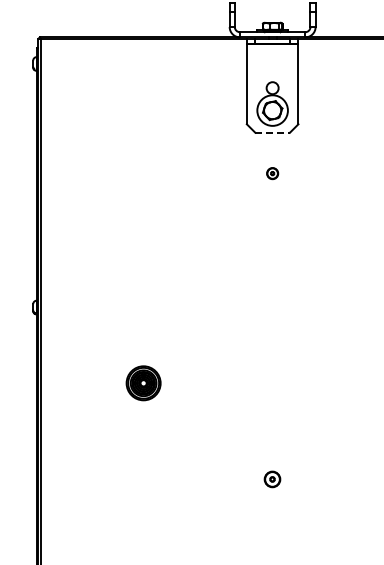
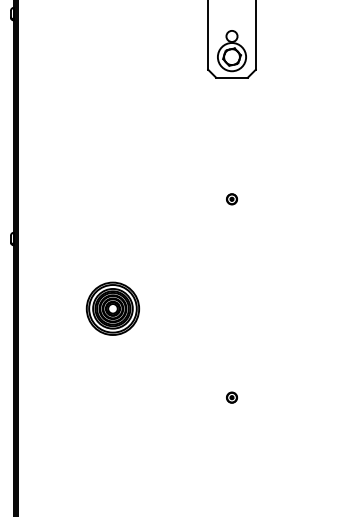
line: (273, 132) -> (232, 77), dashed -> solid
part: (272, 173) -> (231, 199), moved
part: (143, 383) -> (112, 309), size x1.67
part: (272, 479) -> (231, 397), size x0.71

